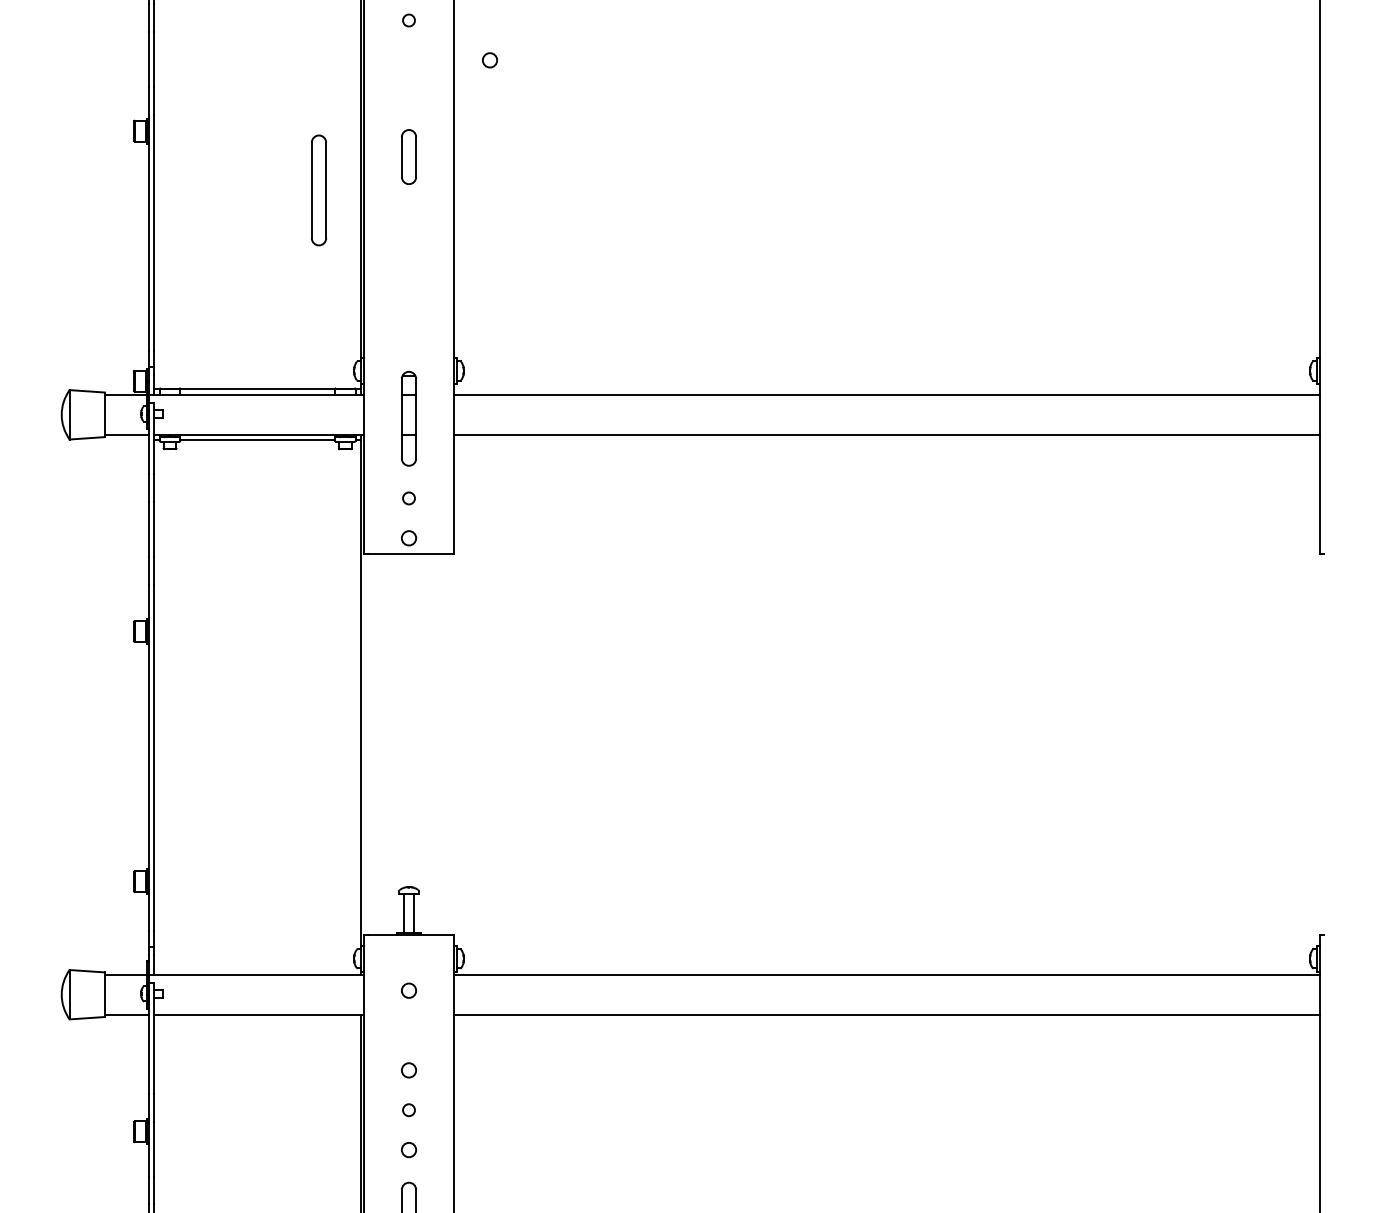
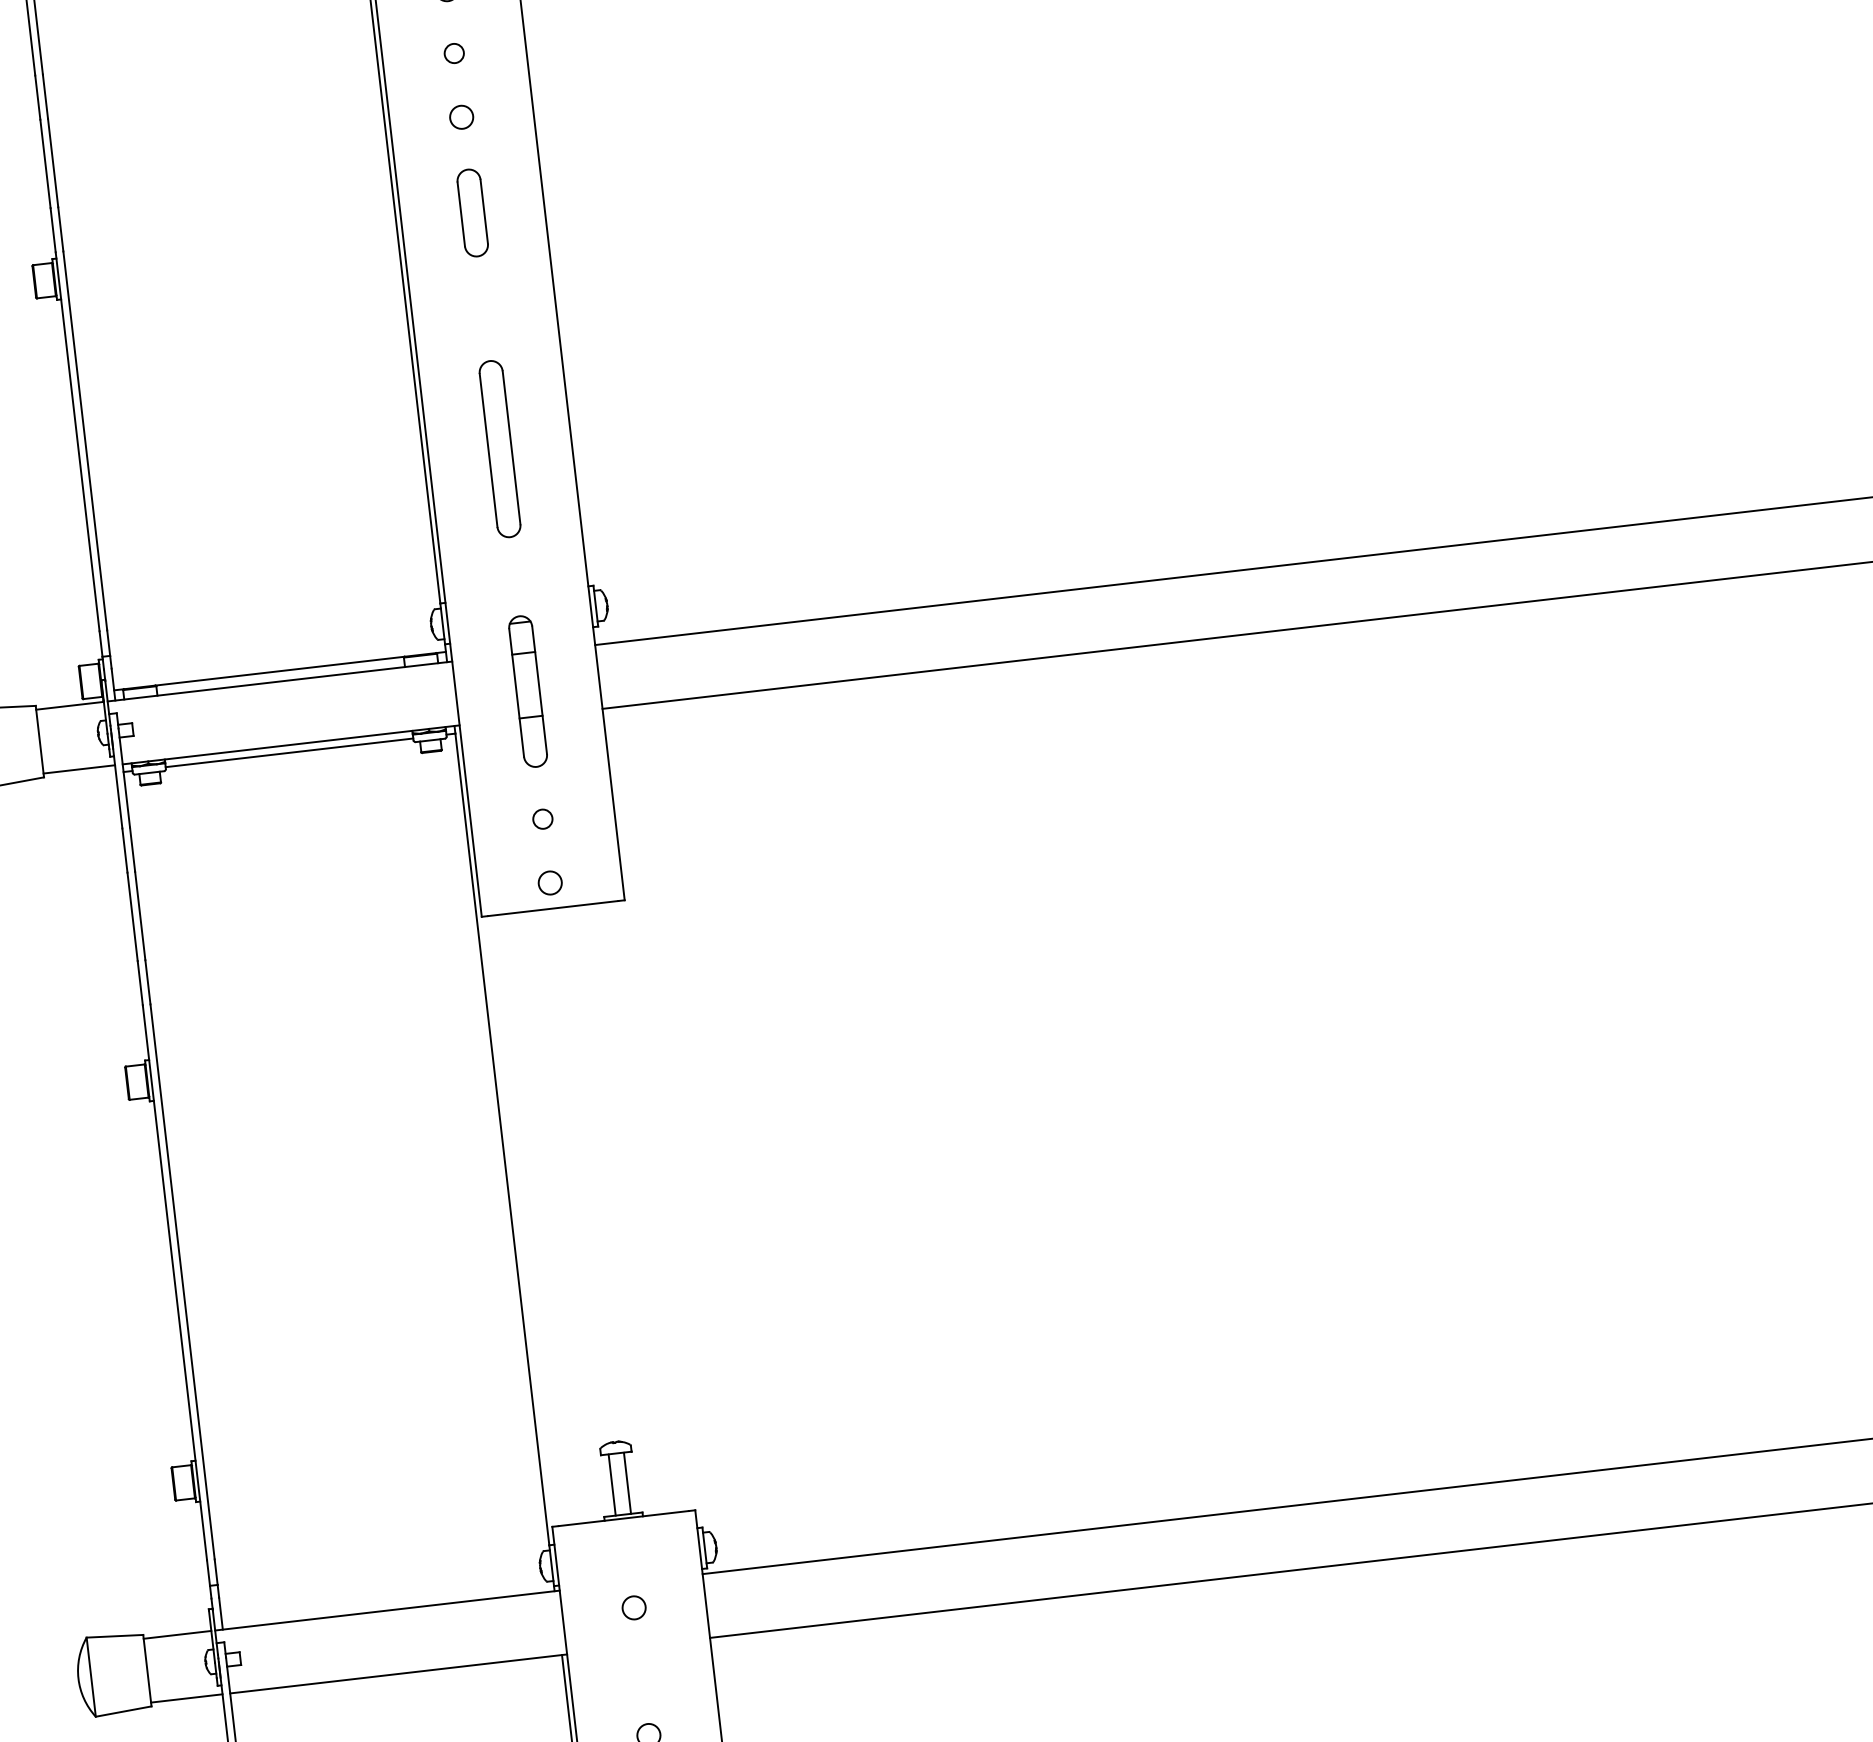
circle: (490, 60) -> (462, 117), moved
part: (408, 156) -> (471, 212), moved
part: (318, 190) -> (499, 449), moved

